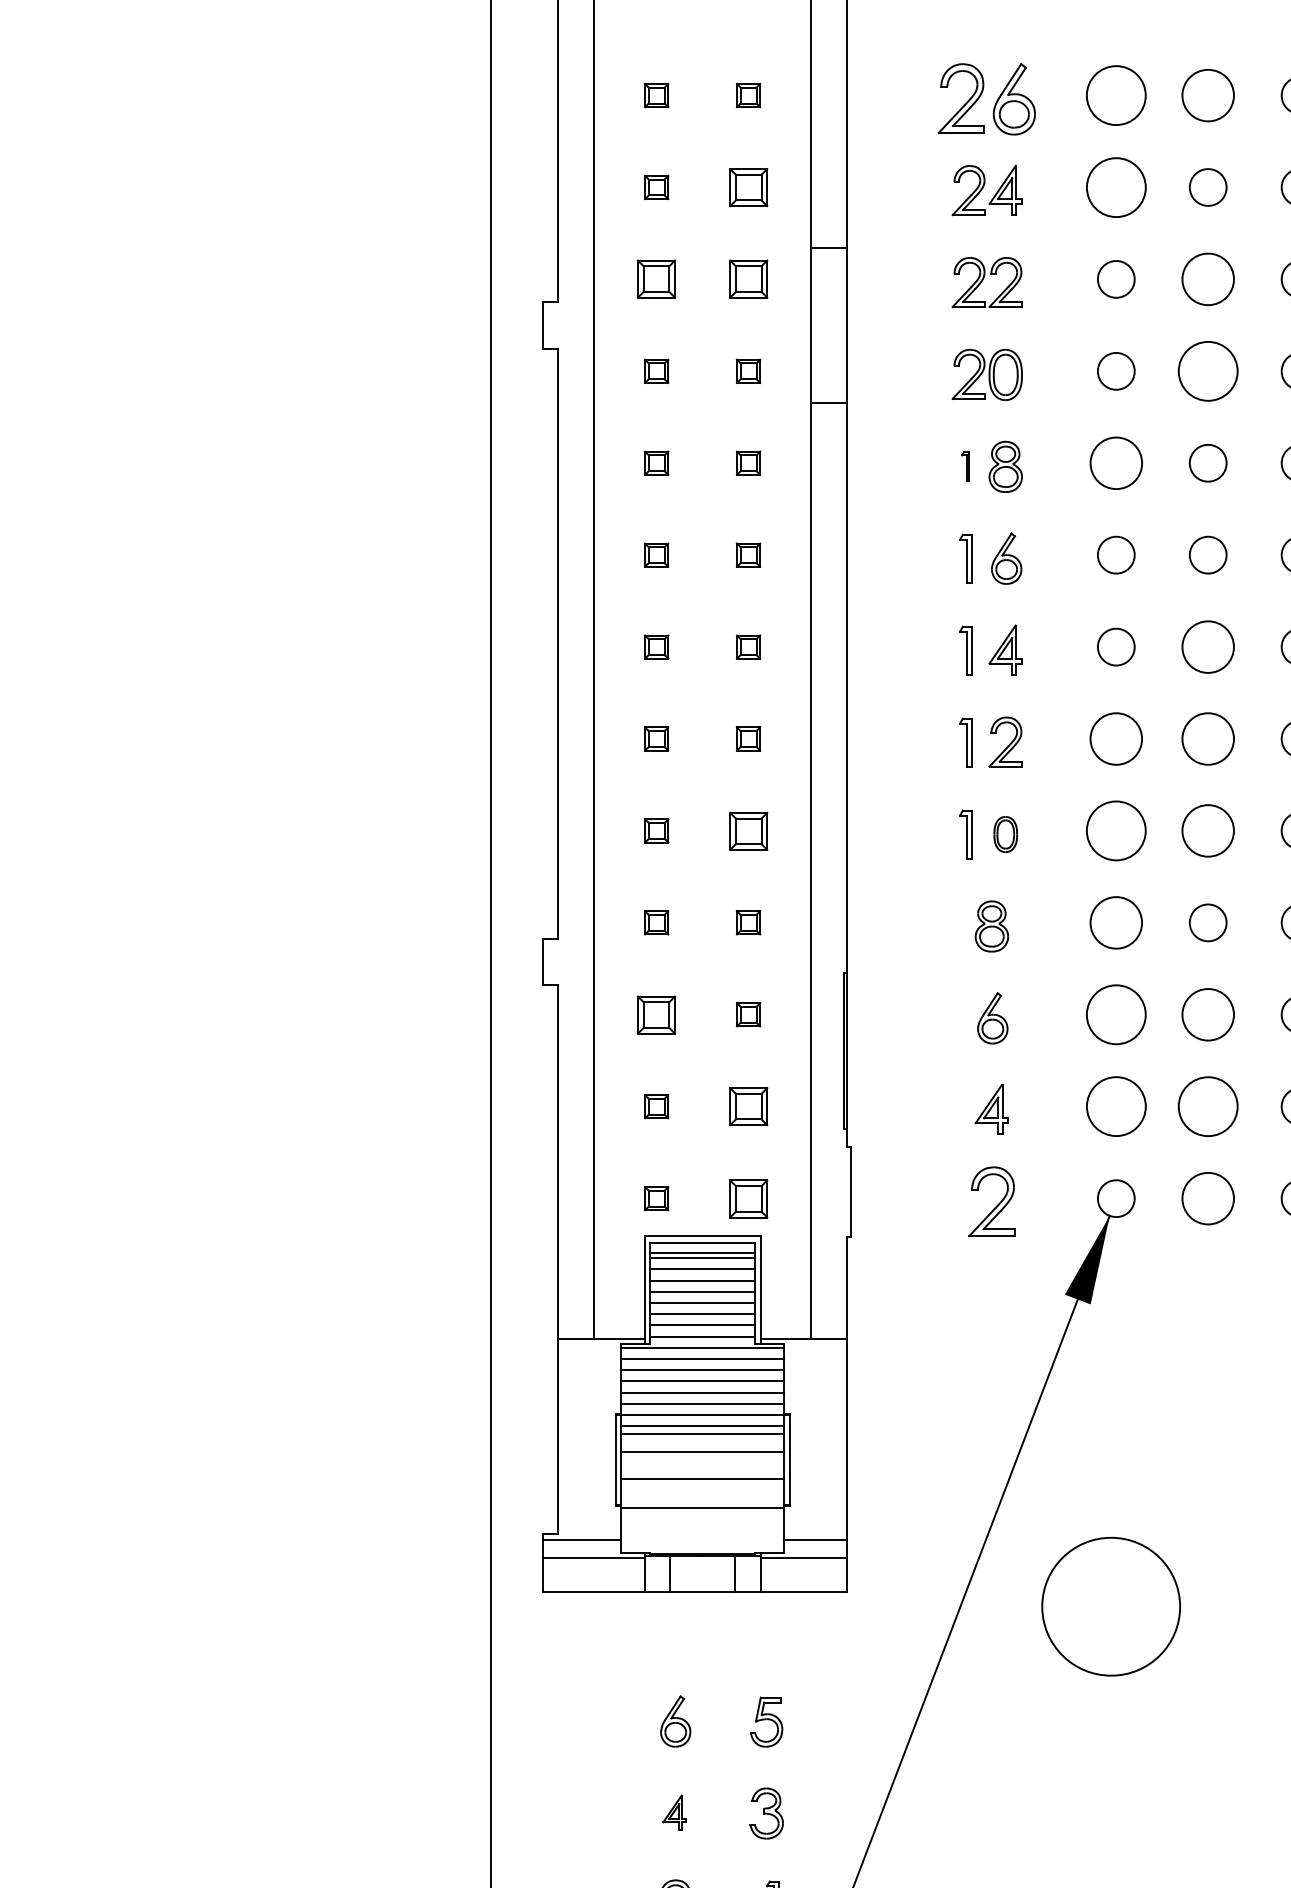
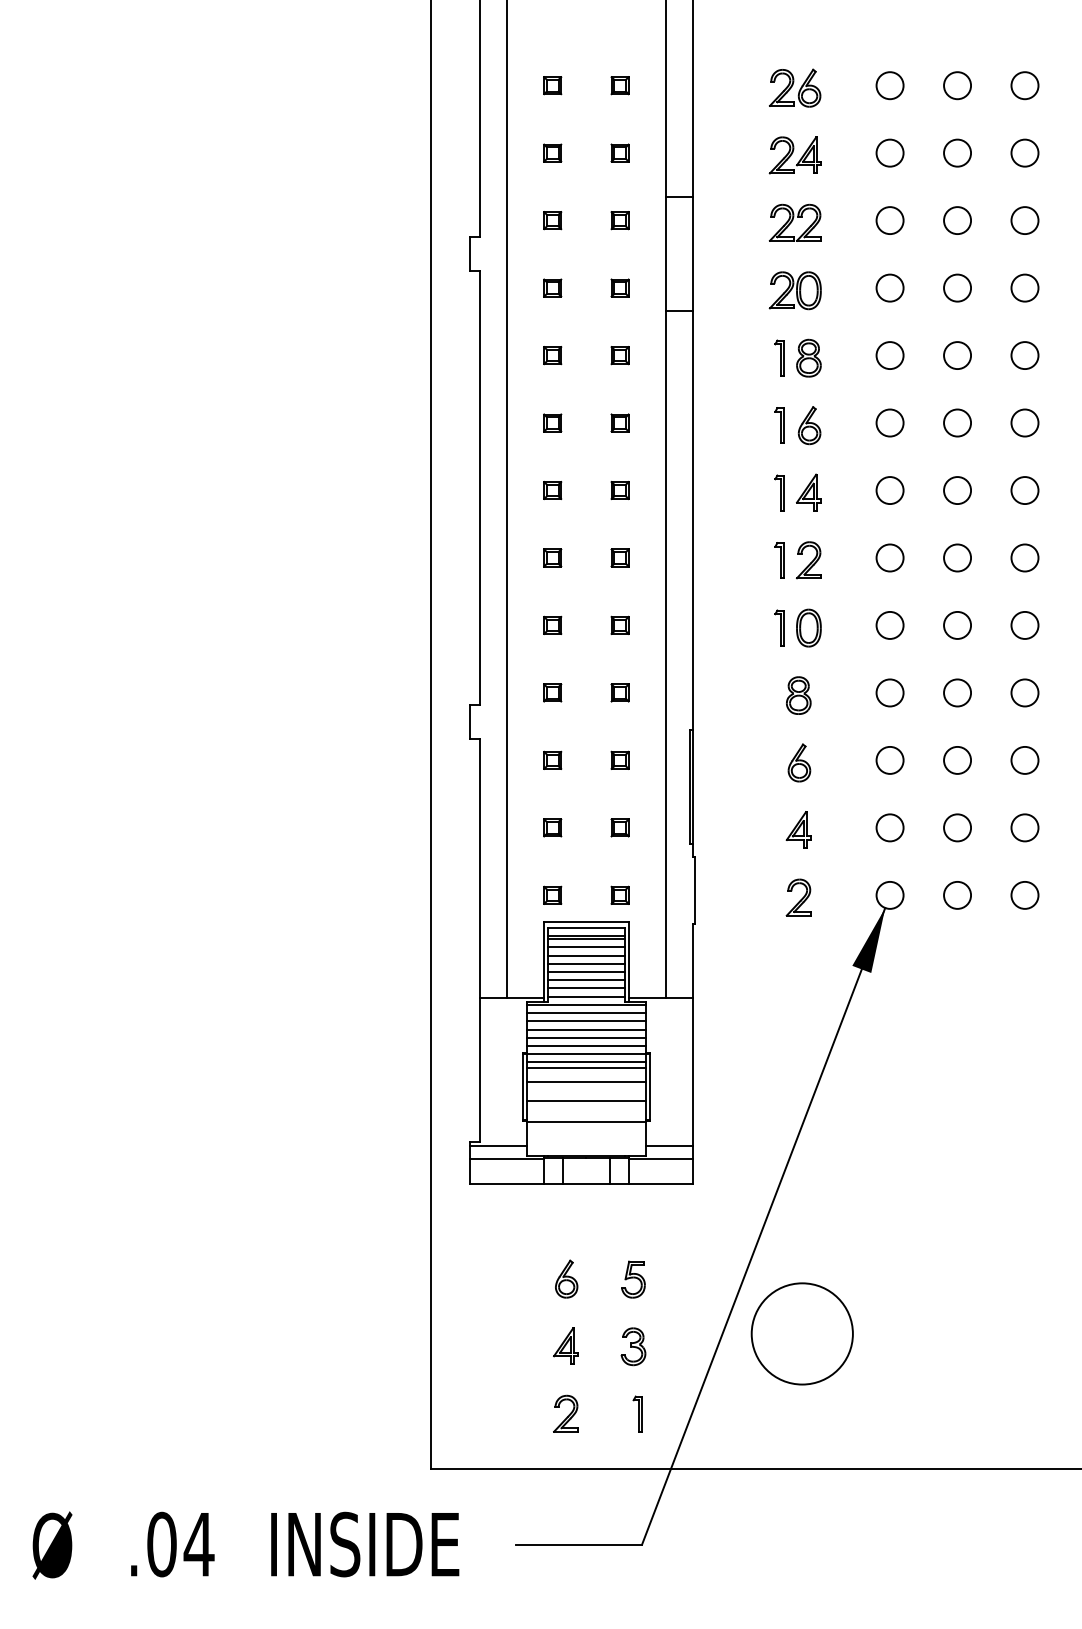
circle: (1115, 95) -> (889, 85), size x0.62
circle: (1208, 95) -> (957, 85), size x0.71
part: (987, 98) -> (795, 87), size x0.71
part: (747, 186) -> (619, 152), size x0.62
circle: (1115, 186) -> (889, 152), size x0.62
part: (656, 279) -> (552, 220), size x0.62
part: (747, 279) -> (619, 220), size x0.62
circle: (1208, 279) -> (957, 220), size x0.71
circle: (1208, 370) -> (957, 287), size x0.62
circle: (1115, 463) -> (889, 355), size x0.71
part: (965, 465) -> (779, 357), size x1.67
circle: (1208, 647) -> (957, 490), size x0.71
circle: (1115, 738) -> (889, 557), size x0.71
circle: (1208, 738) -> (957, 557), size x0.71
part: (747, 829) -> (619, 624), size x0.62
circle: (1115, 829) -> (889, 624), size x0.62
circle: (1208, 829) -> (957, 624), size x0.71
part: (1005, 833) -> (808, 627), size x1.43
circle: (1115, 922) -> (889, 692), size x0.71
part: (656, 1013) -> (552, 759), size x0.62
circle: (1115, 1013) -> (889, 759), size x0.62
circle: (1208, 1013) -> (957, 759), size x0.71
part: (747, 1106) -> (619, 827), size x0.62
circle: (1115, 1106) -> (889, 827), size x0.62
circle: (1208, 1106) -> (957, 827), size x0.62
part: (747, 1197) -> (619, 894), size x0.62
circle: (1208, 1197) -> (957, 894), size x0.71
part: (991, 1201) -> (798, 897), size x0.71
circle: (1110, 1606) -> (801, 1333), moved
part: (674, 1811) -> (565, 1345), size x1.43

